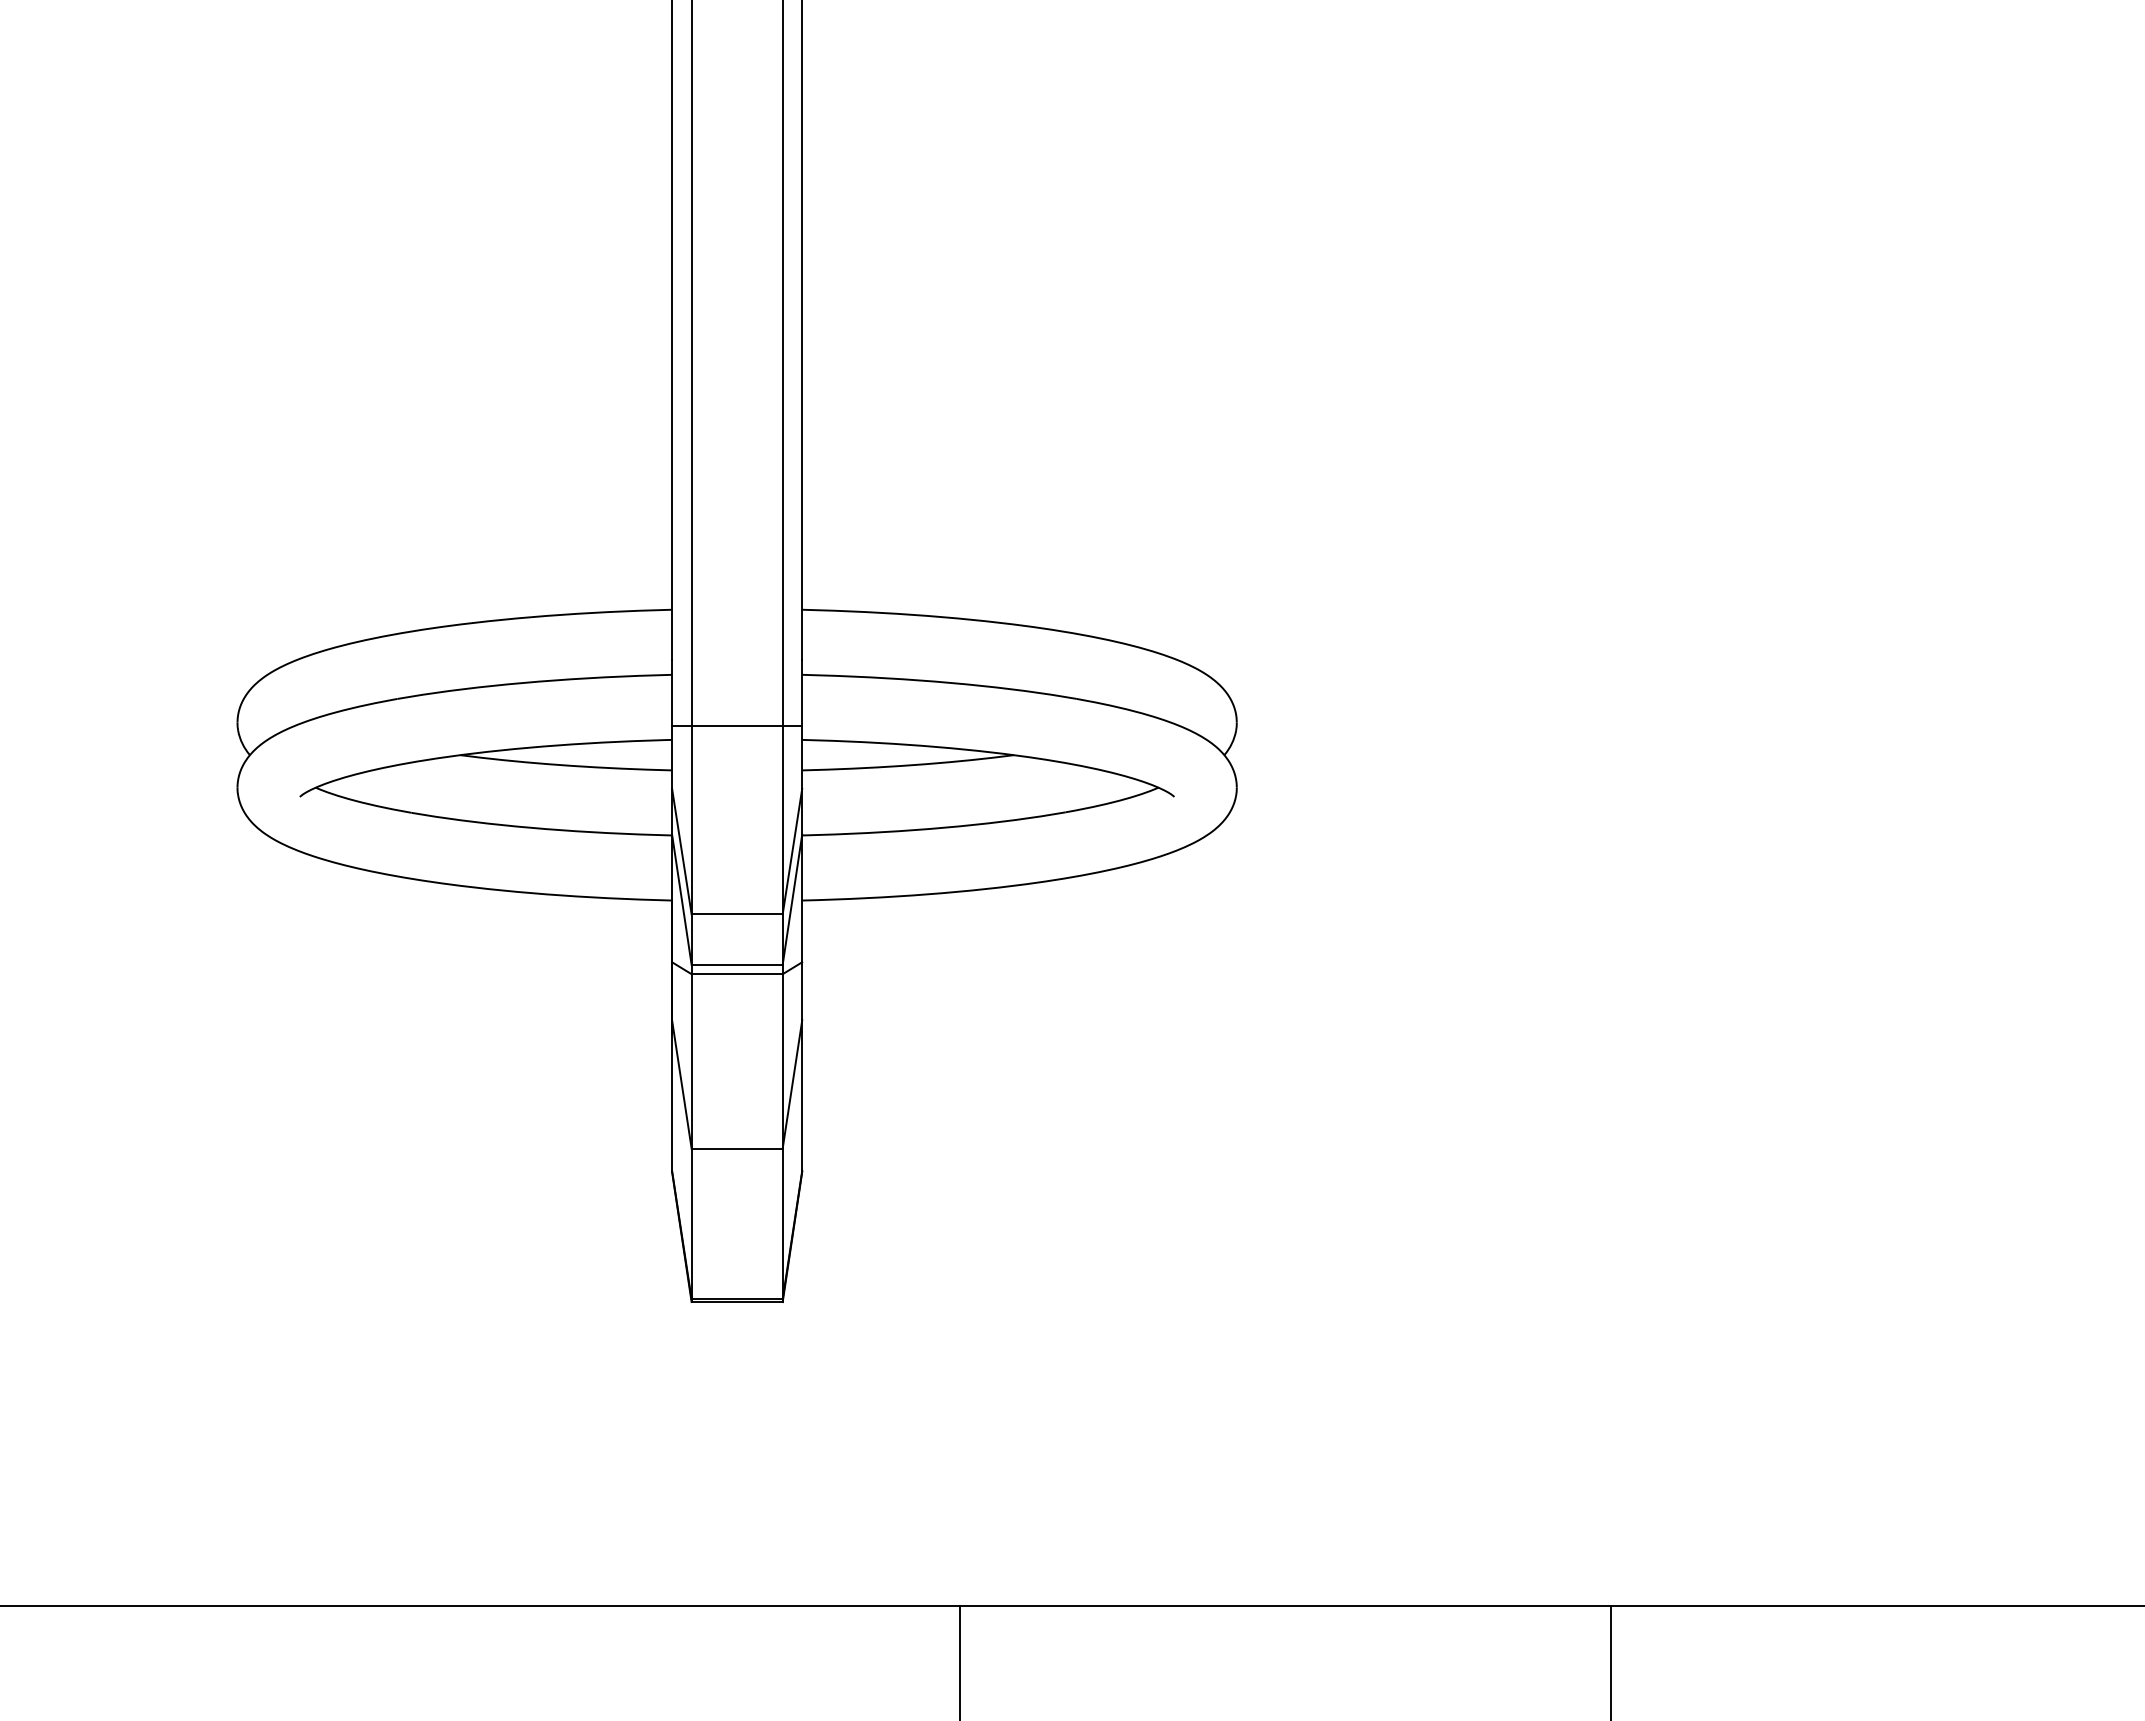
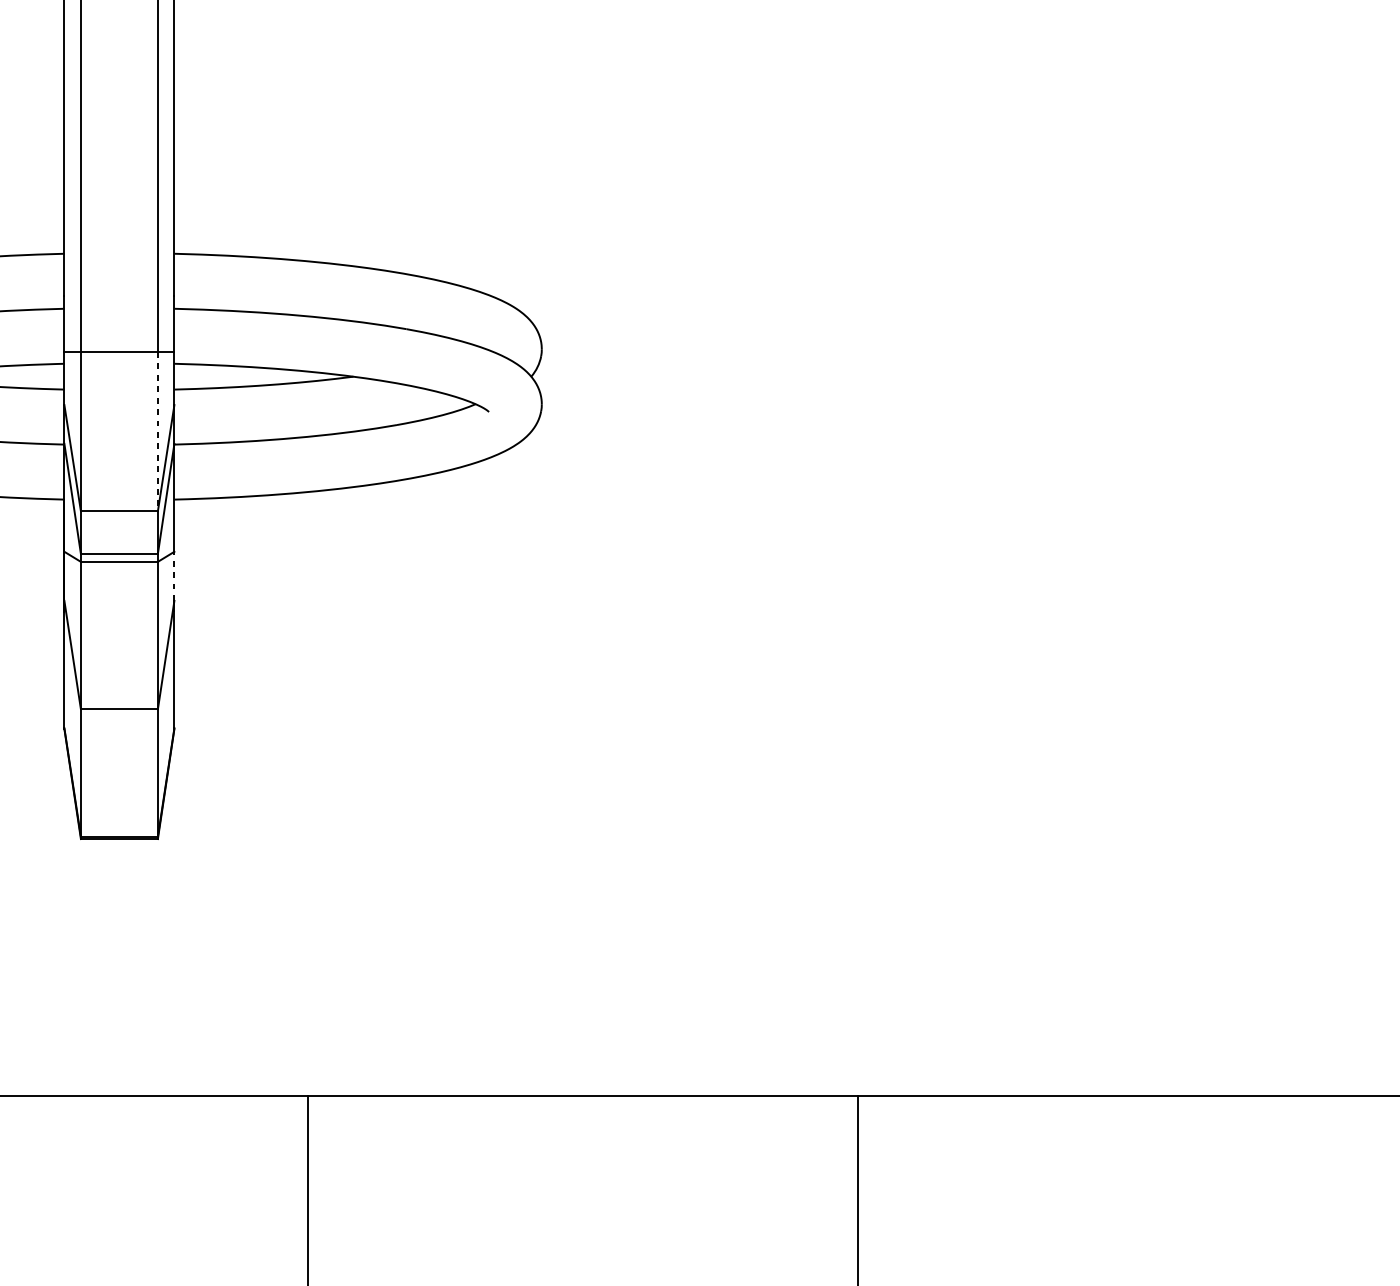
line: (782, 820) -> (157, 431), solid -> dashed
line: (802, 990) -> (174, 575), solid -> dashed

